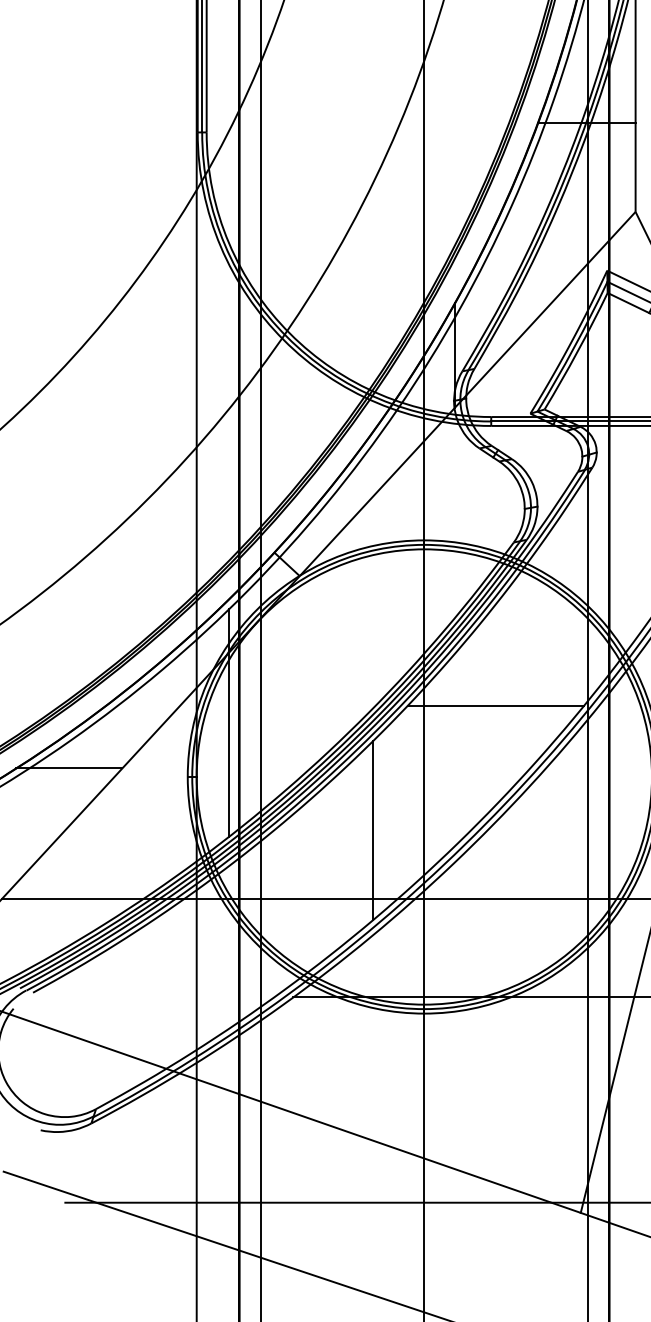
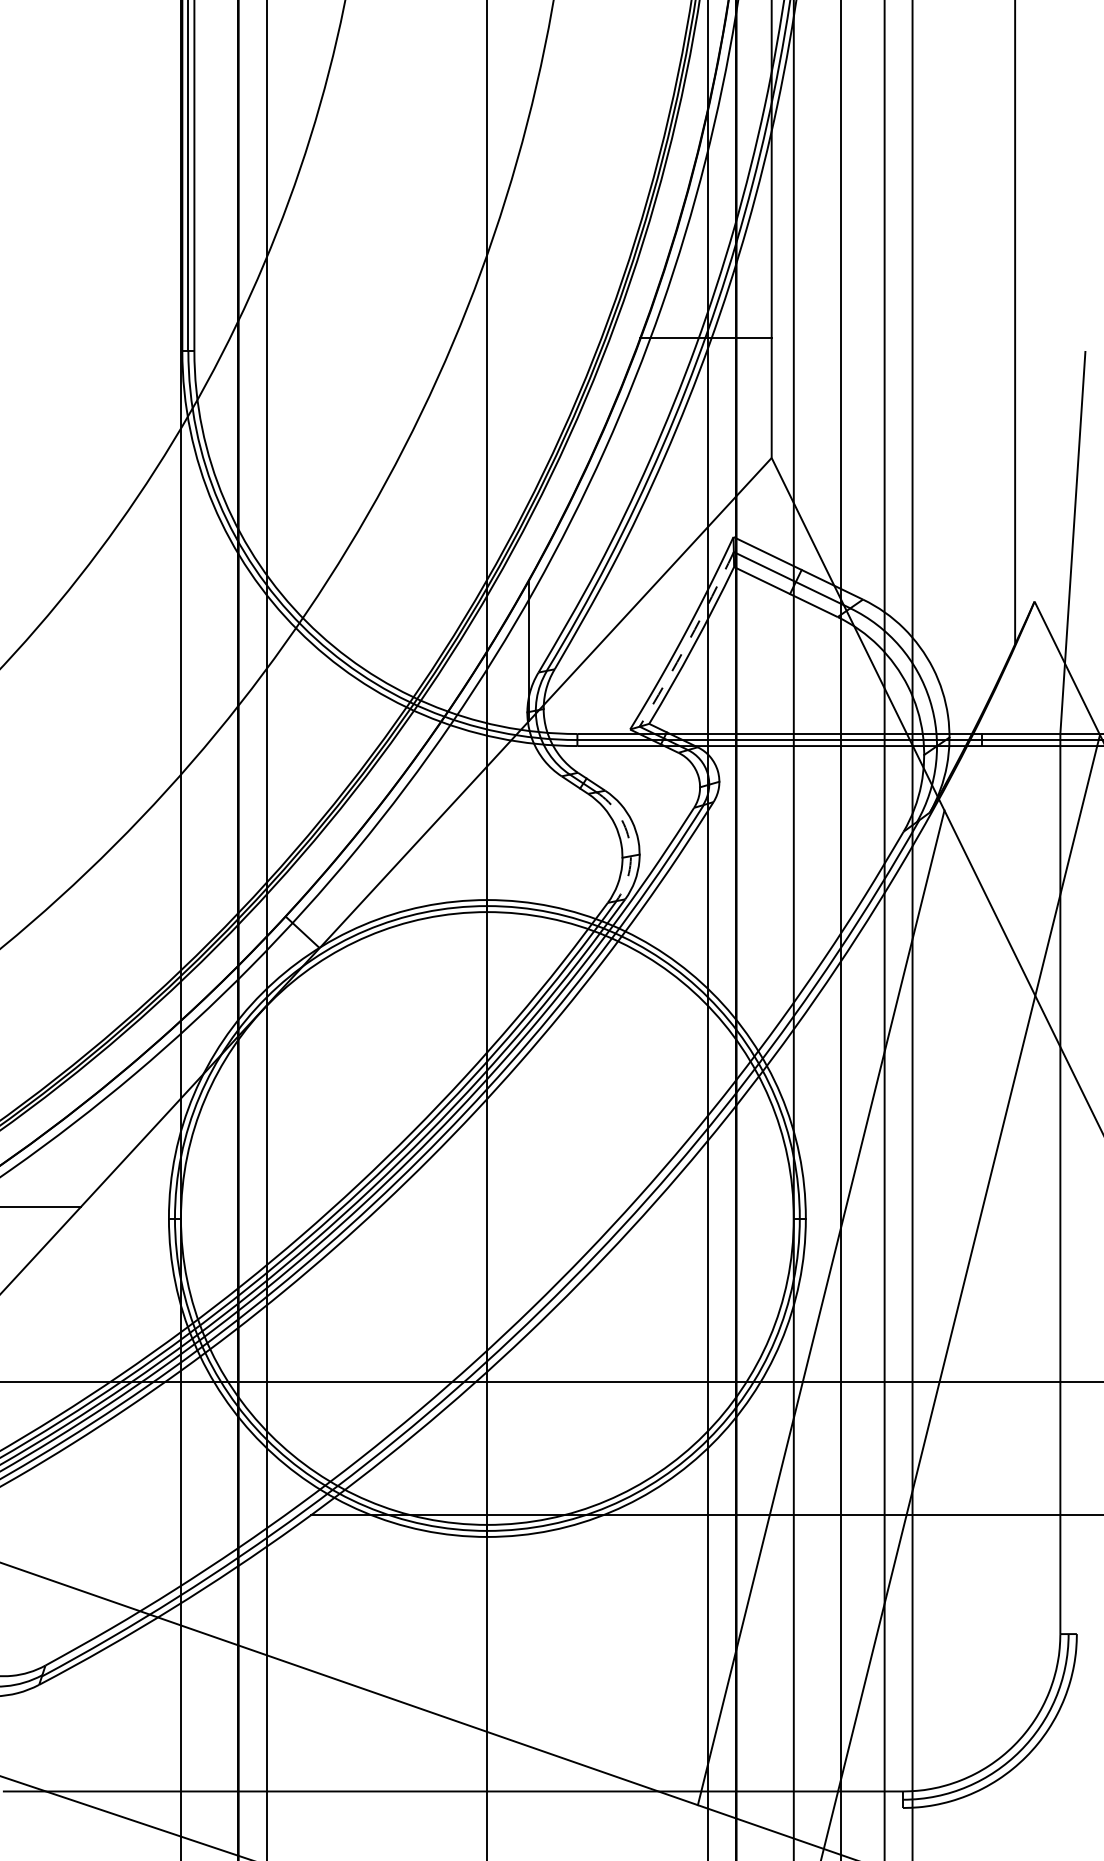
arc: (574, 347) -> (689, 640), solid -> dashed
arc: (529, 497) -> (629, 842), solid -> dashed
line: (495, 705) -> (583, 1122), removed
line: (229, 722) -> (224, 1145), removed
line: (373, 829) -> (418, 1289), removed

